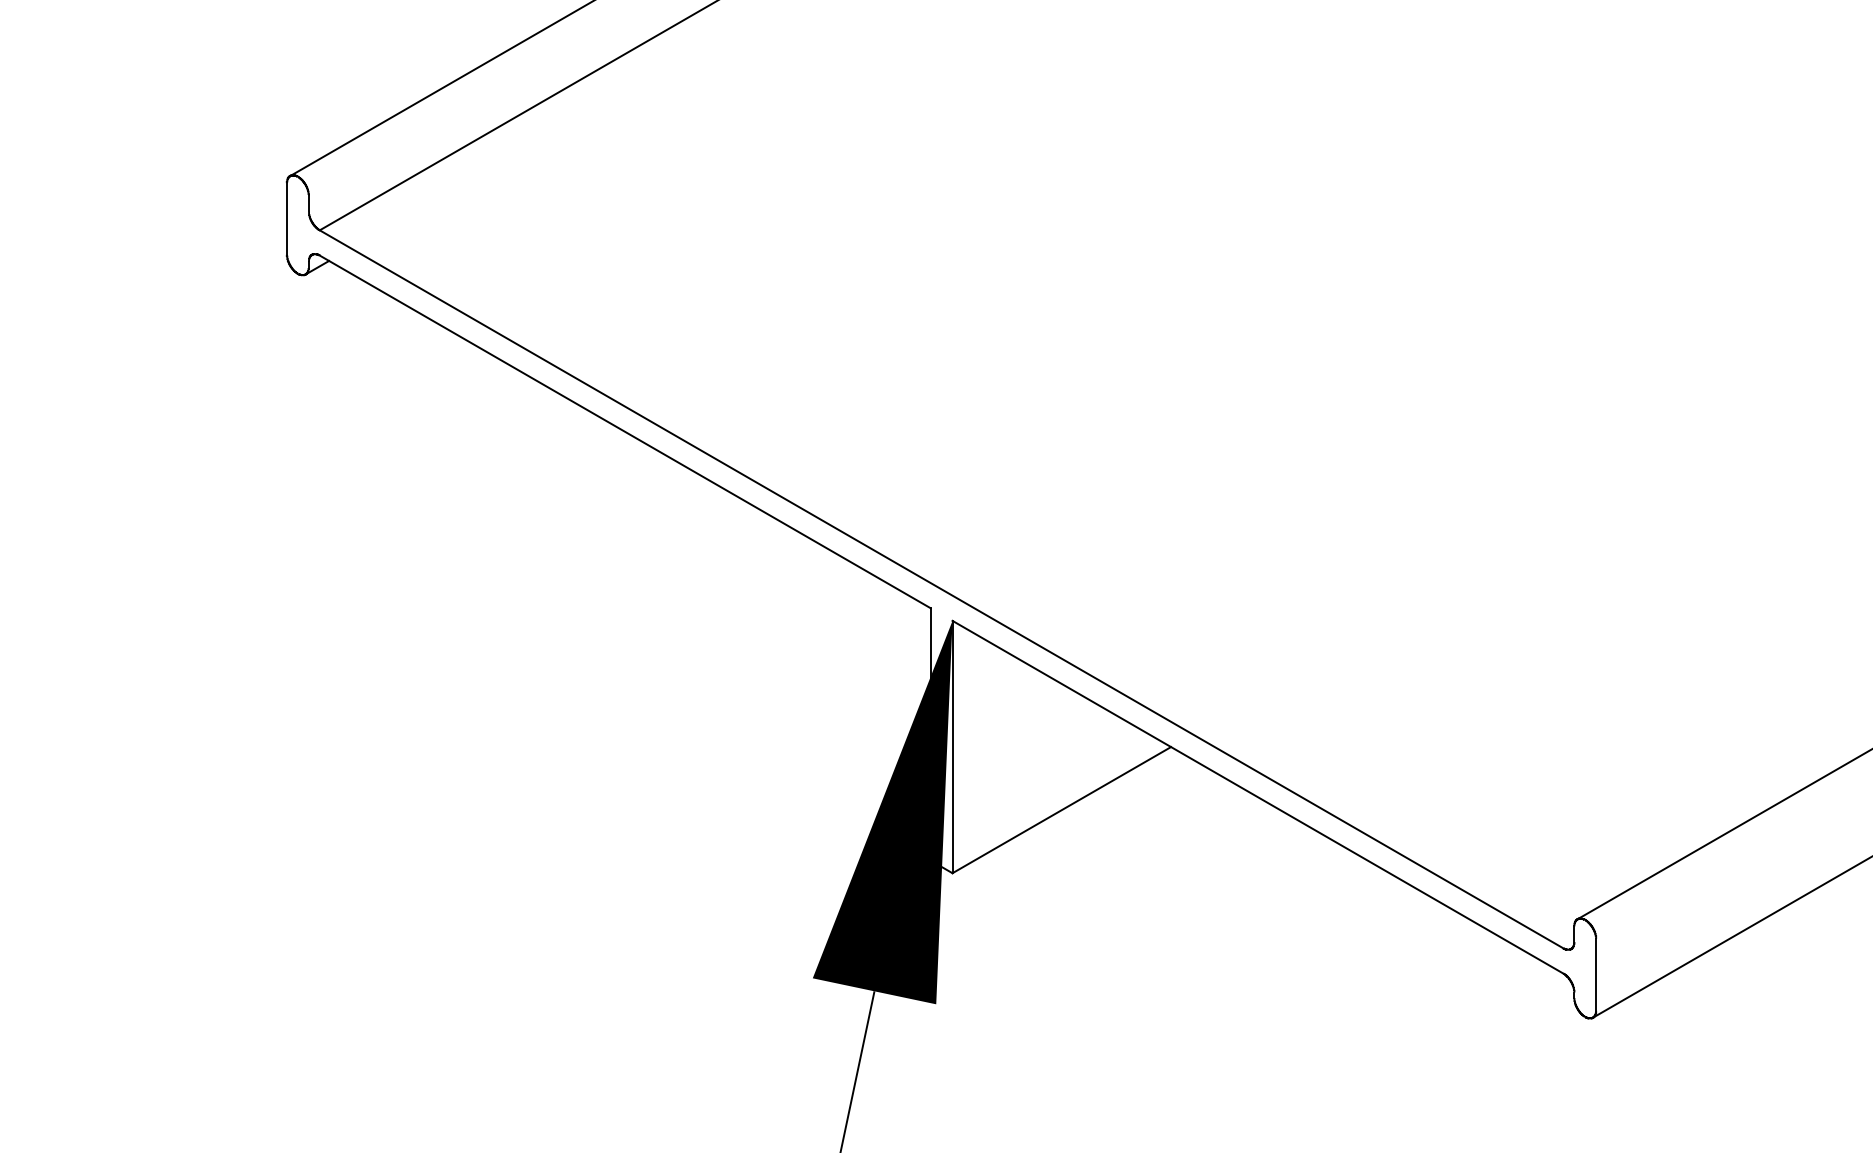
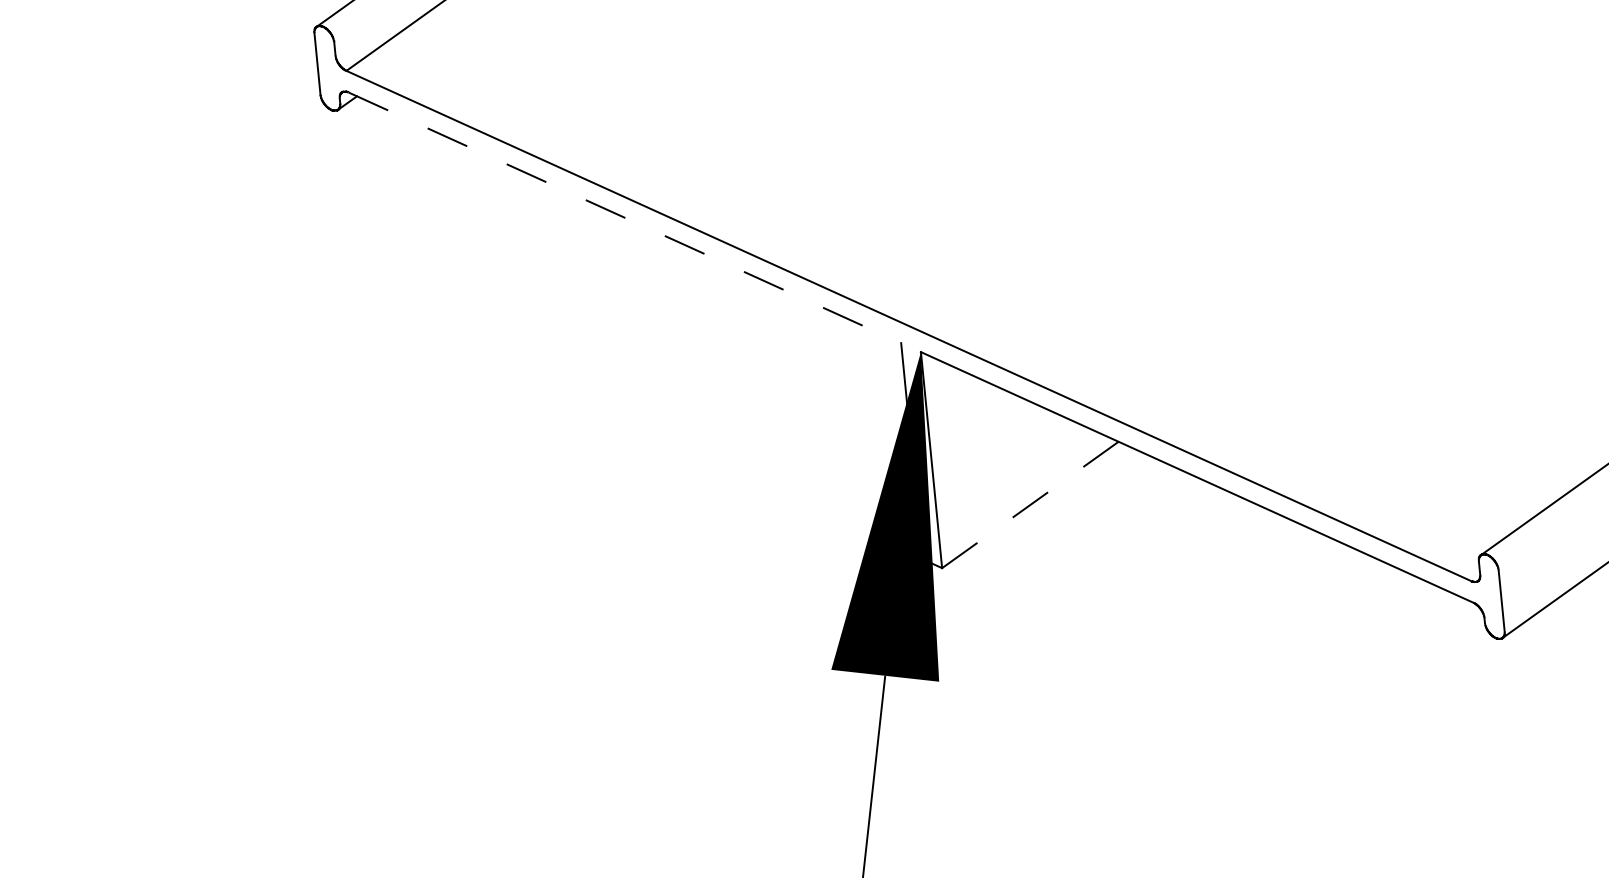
line: (625, 431) -> (625, 217), solid -> dashed
line: (1062, 809) -> (1030, 504), solid -> dashed

